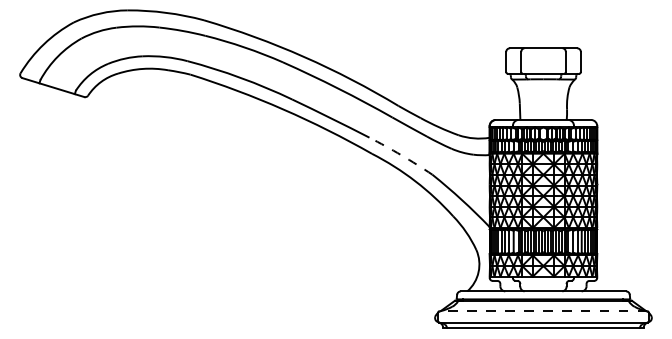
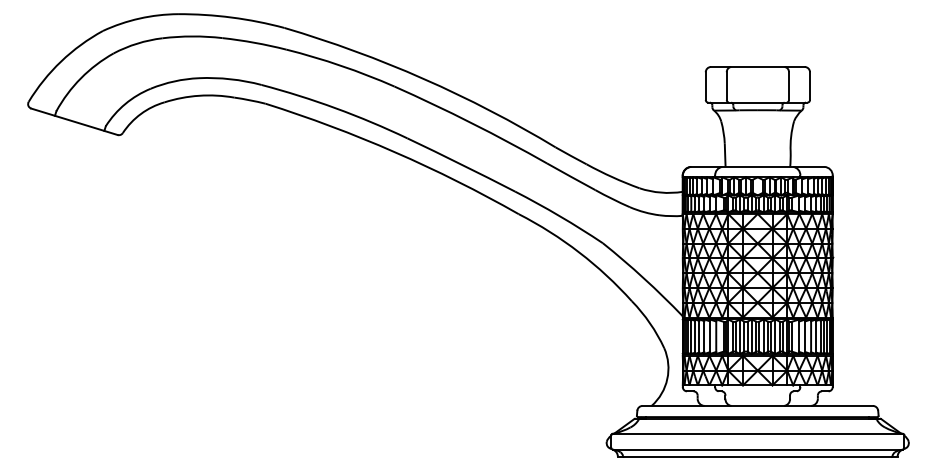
arc: (401, 155) -> (559, 216), dashed -> solid
line: (543, 311) -> (757, 433), dashed -> solid

